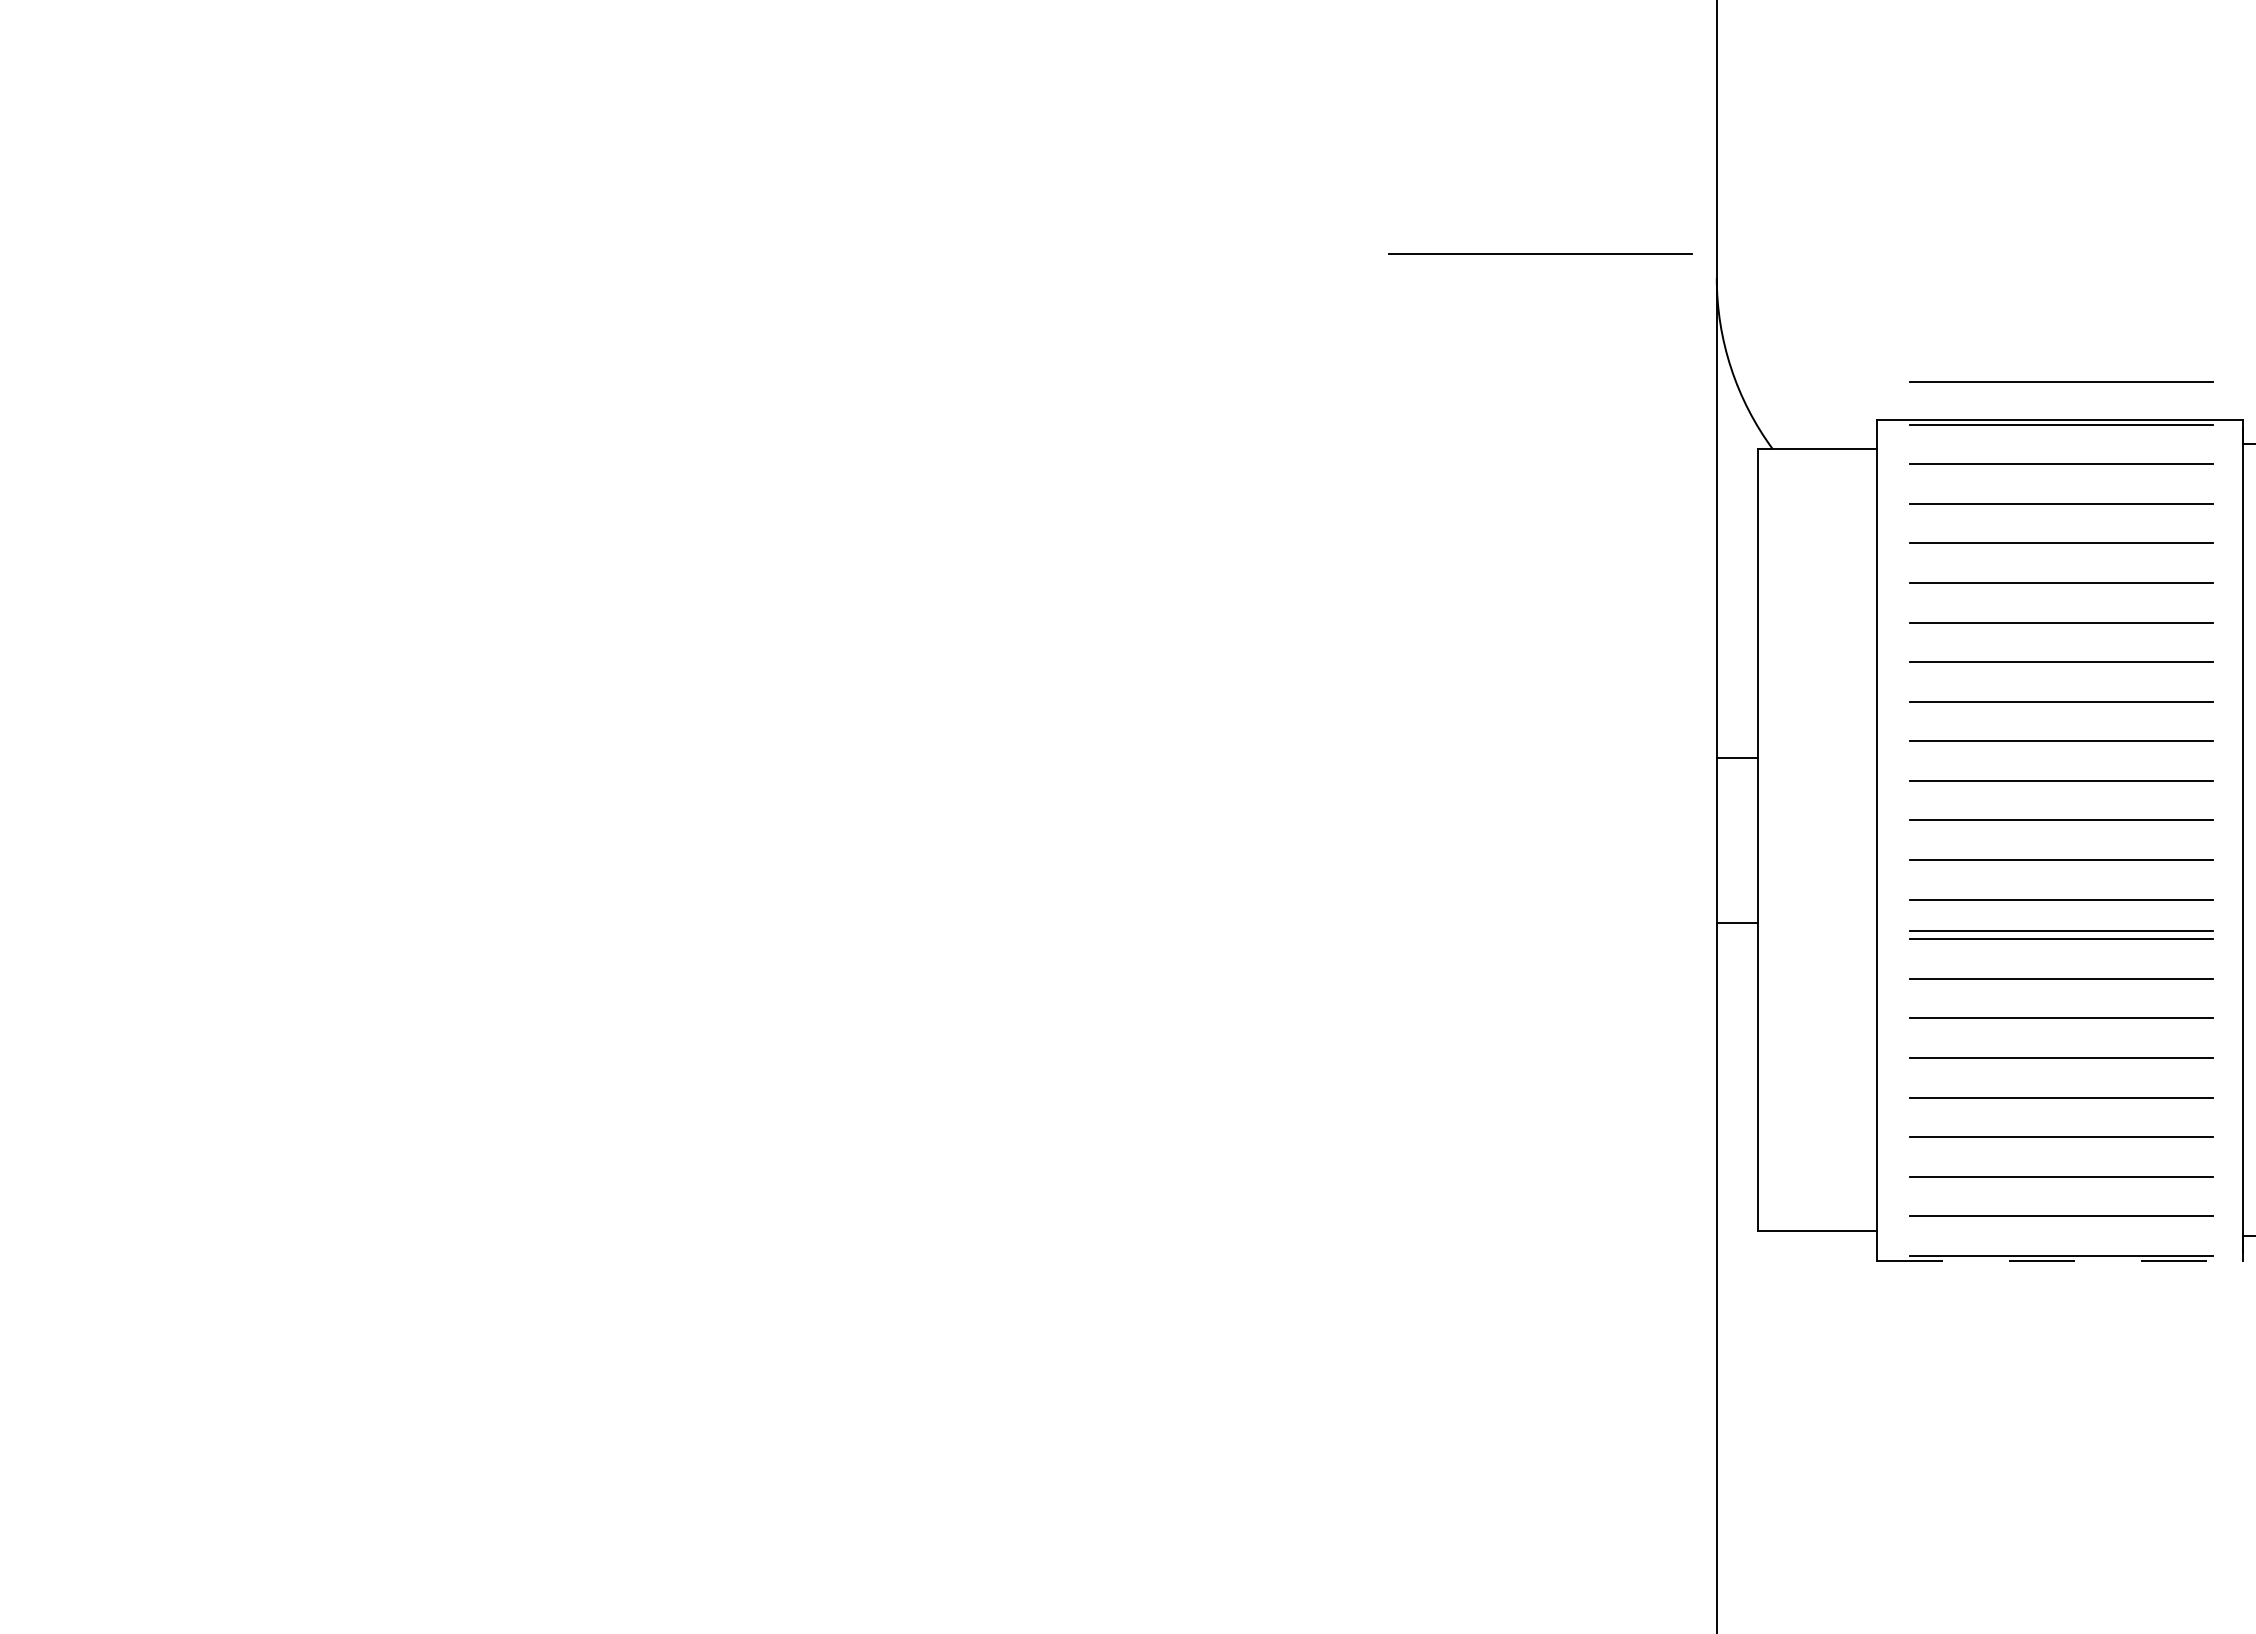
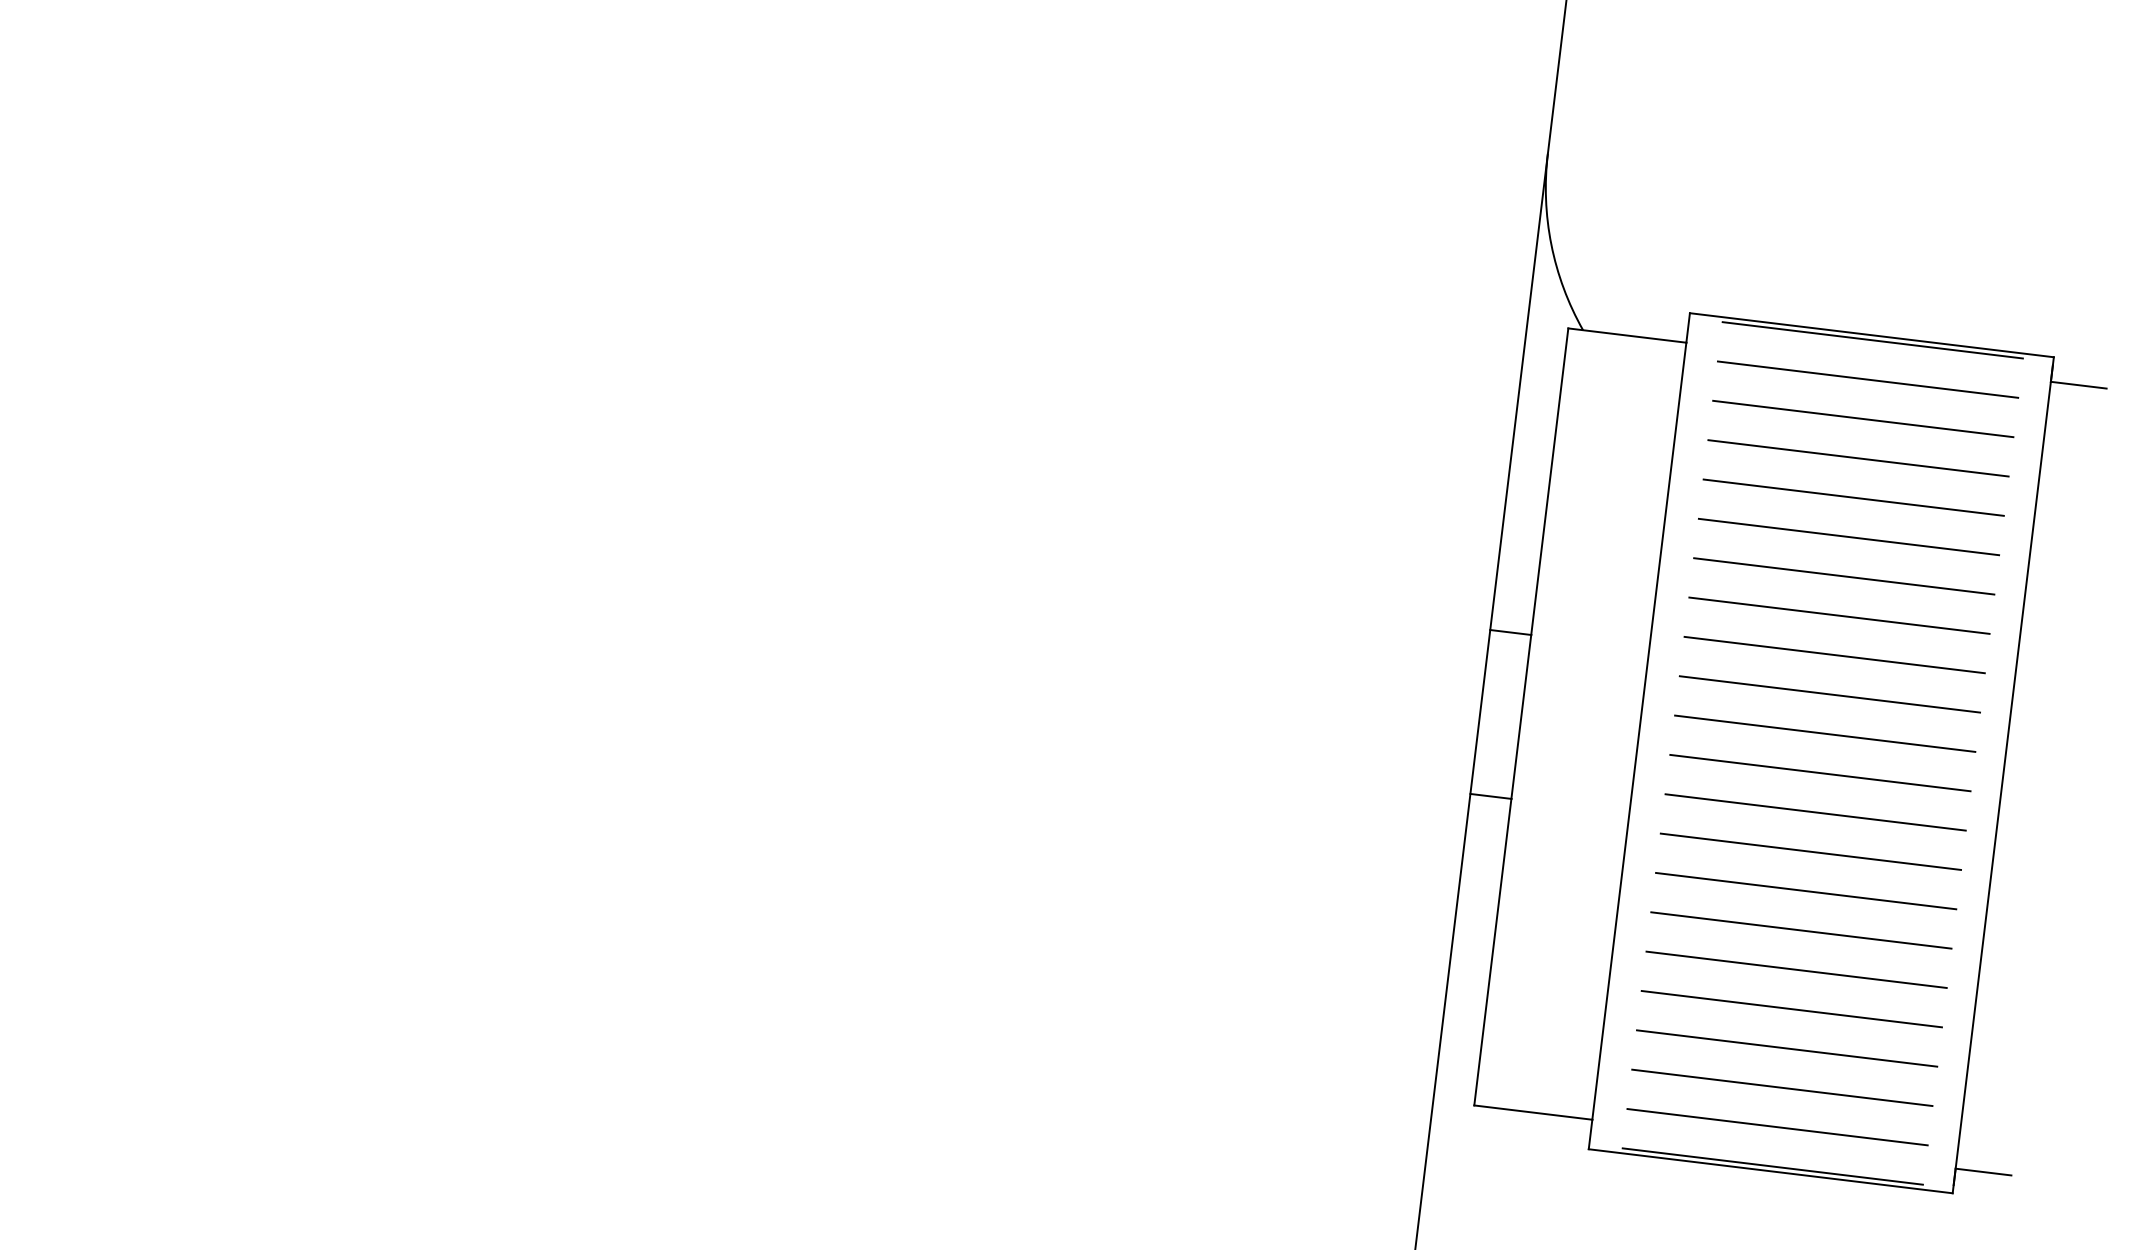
line: (1540, 253) -> (1375, 107), removed
line: (2061, 381) -> (1878, 297), removed
line: (2061, 930) -> (1812, 843), removed
line: (2060, 1260) -> (1771, 1170), dashed -> solid

